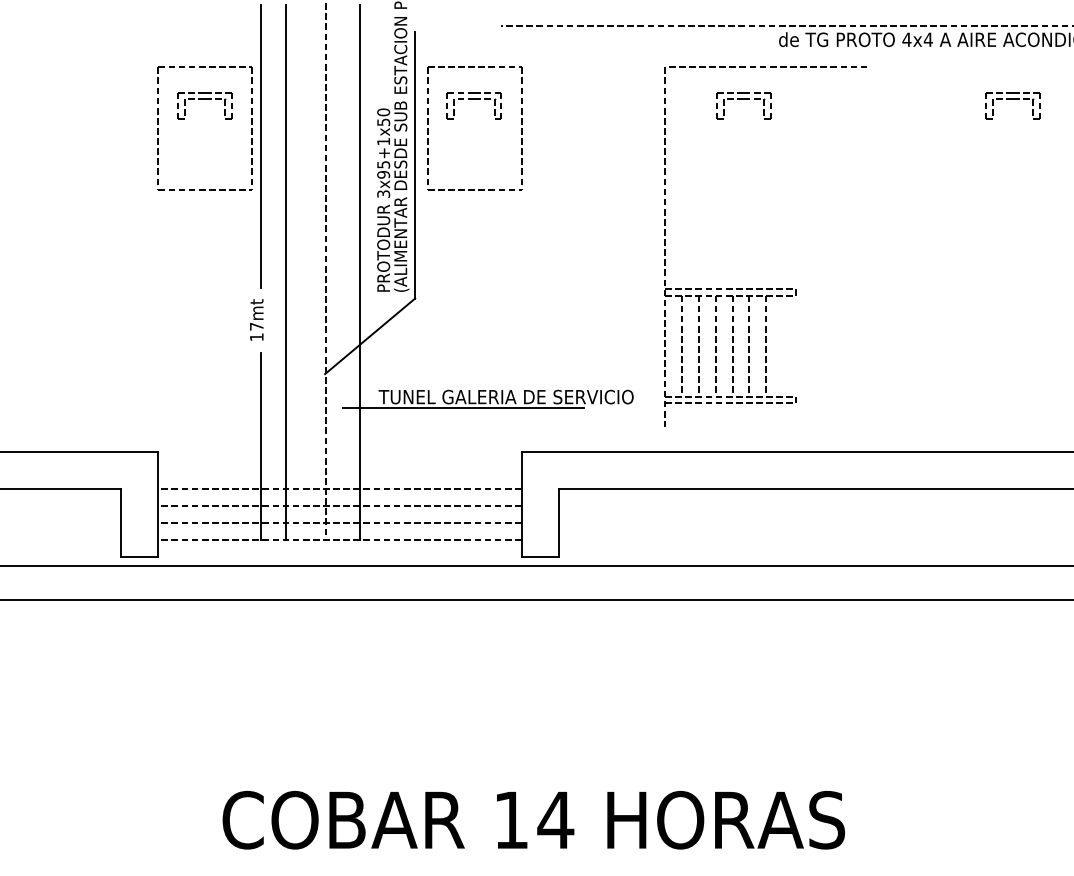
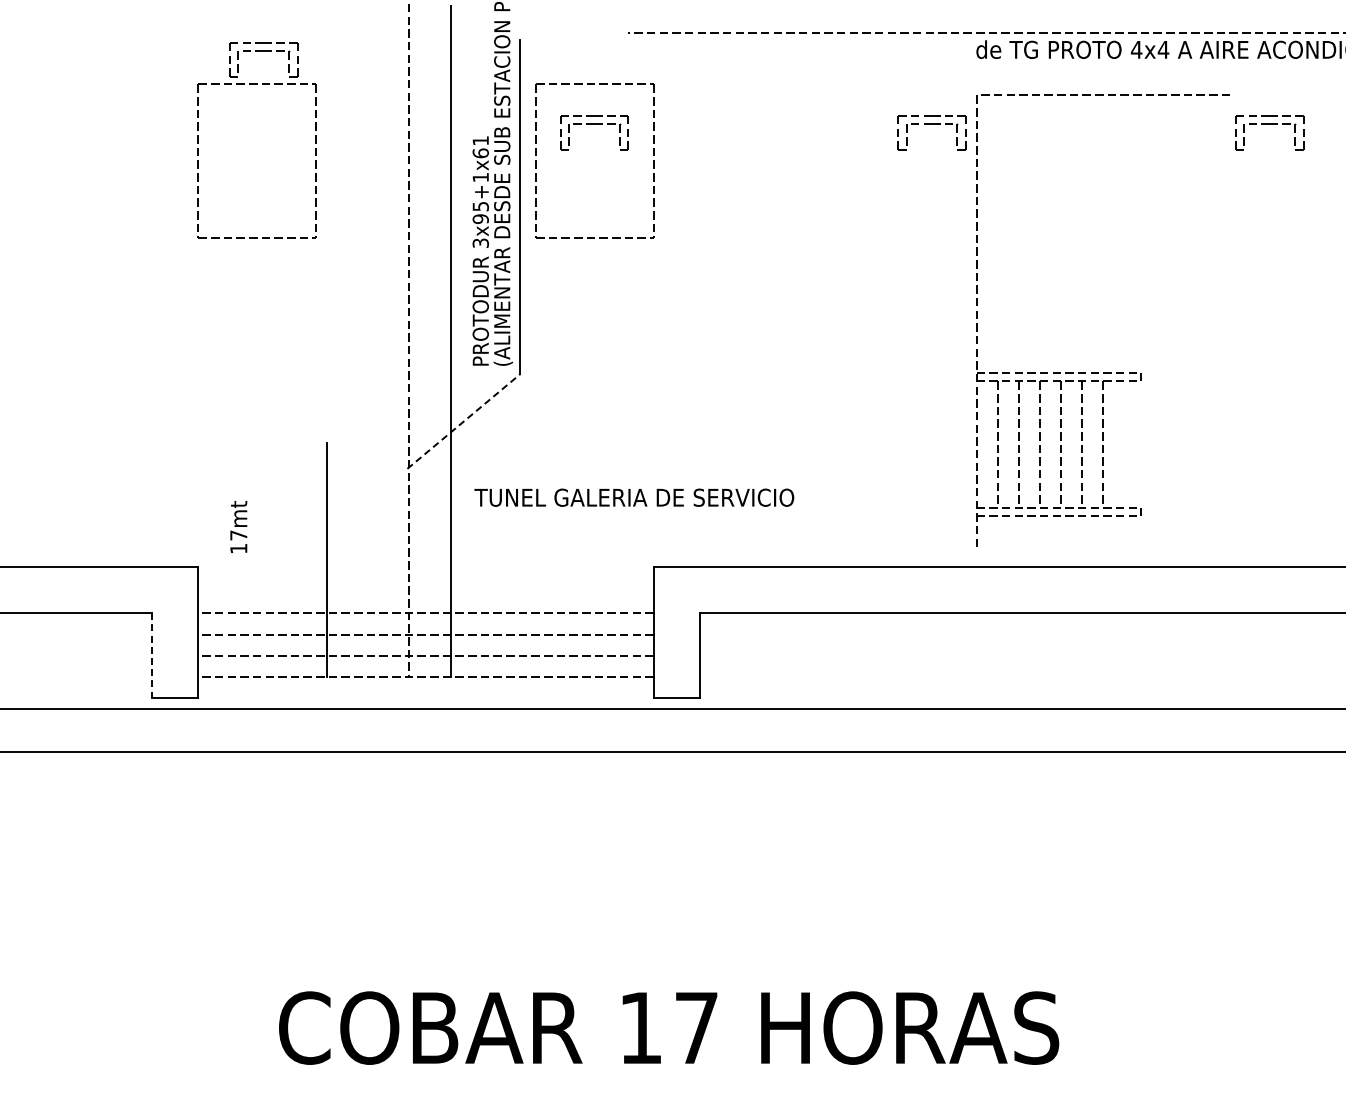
part: (204, 99) -> (263, 51), moved
text: (383, 117) -> (480, 147), 3x95+1x50 -> 3x95+1x61
line: (261, 146) -> (327, 183), removed
line: (286, 272) -> (358, 341), removed
part: (766, 288) -> (1103, 372), moved
text: (256, 319) -> (238, 526), moved
line: (369, 336) -> (463, 421), solid -> dashed
line: (463, 408) -> (580, 511), removed
line: (121, 522) -> (152, 655), solid -> dashed
text: (555, 819) -> (696, 1027), 14 -> 17

